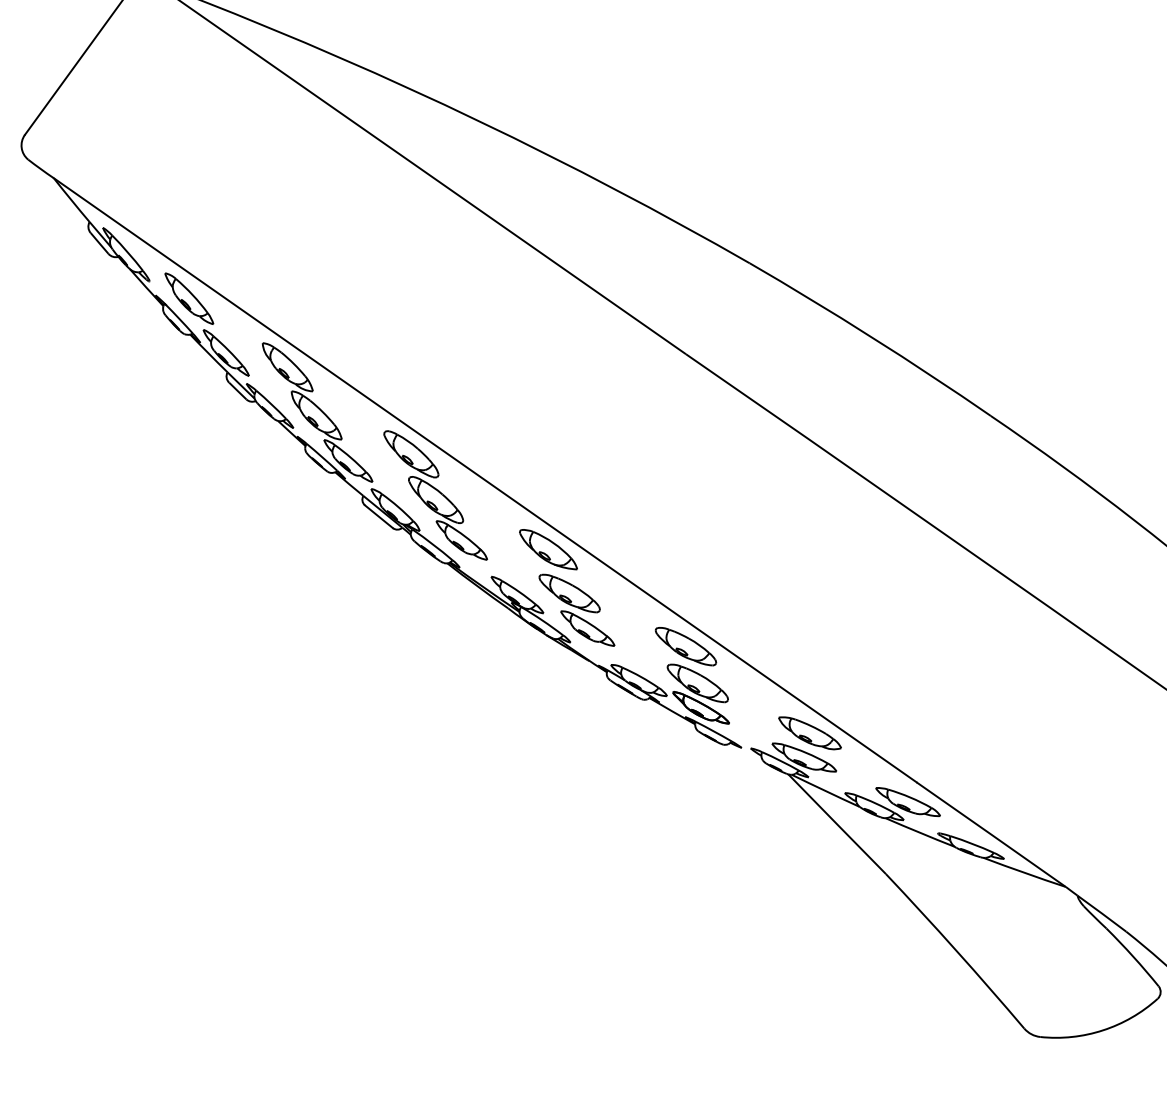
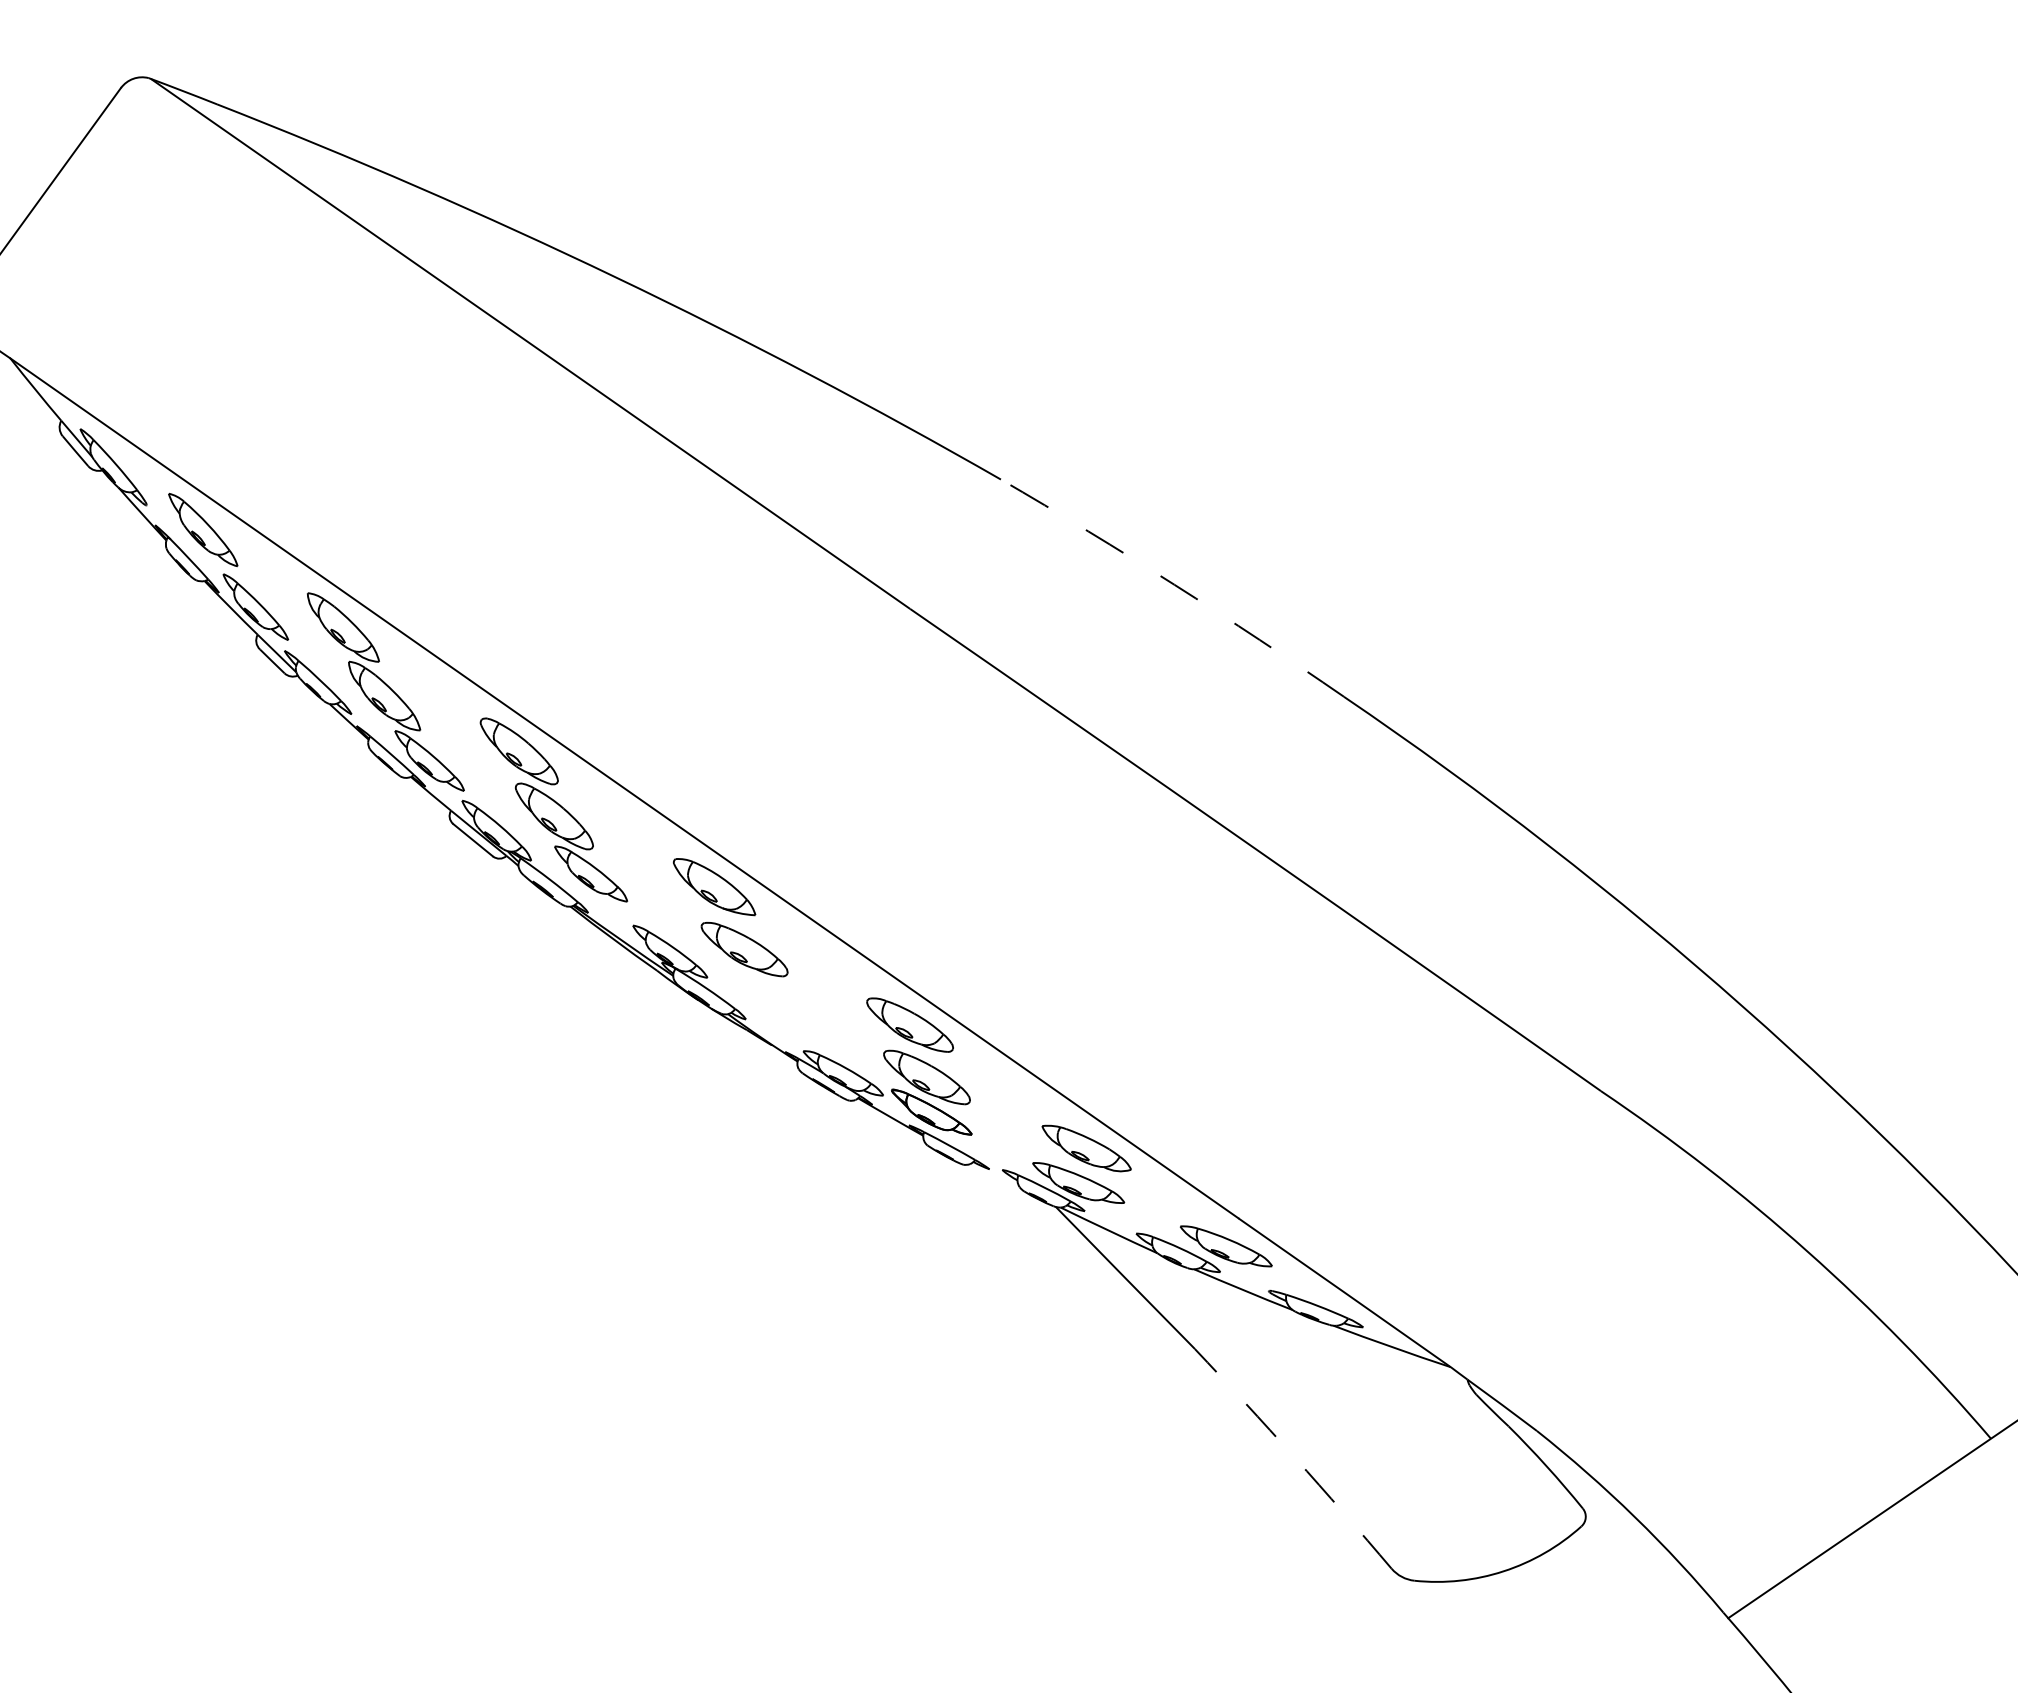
arc: (871, 337) -> (1174, 584), solid -> dashed
part: (587, 628) -> (770, 999), removed
arc: (956, 950) -> (1294, 1457), solid -> dashed

